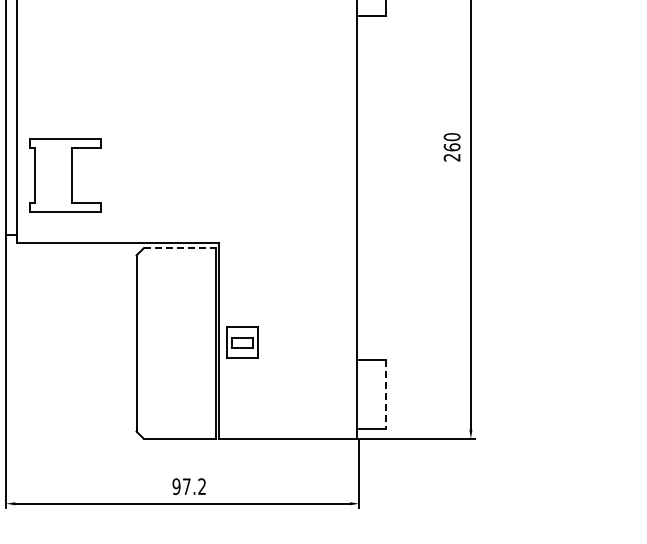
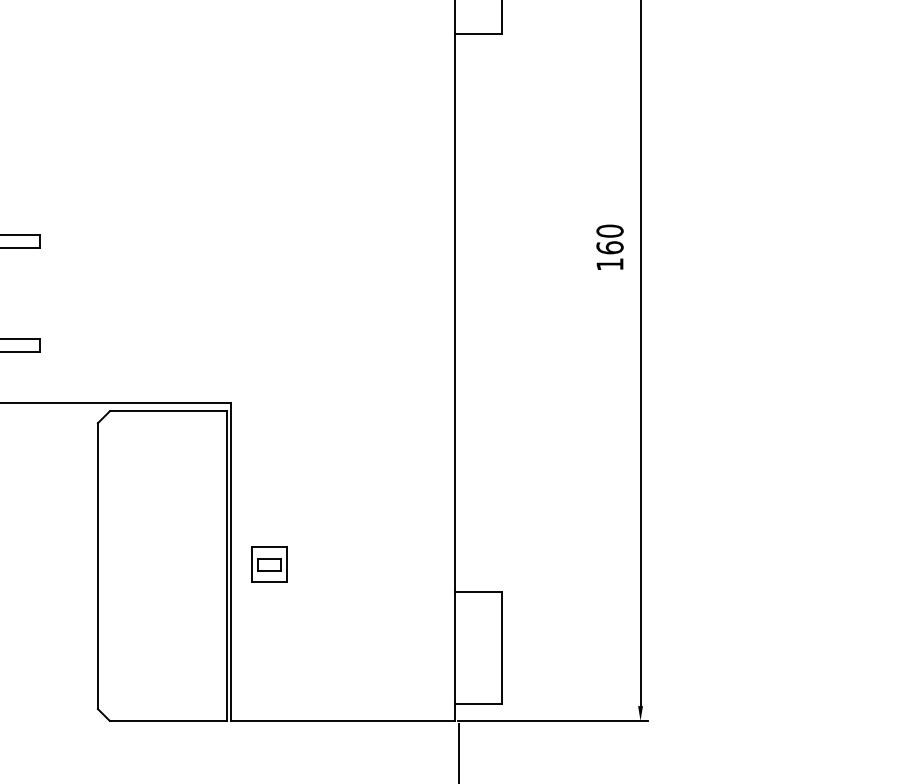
text: (451, 157) -> (609, 264), 260 -> 160
line: (180, 248) -> (169, 411), dashed -> solid
part: (241, 342) -> (268, 564), size x0.71
line: (385, 394) -> (501, 648), dashed -> solid

